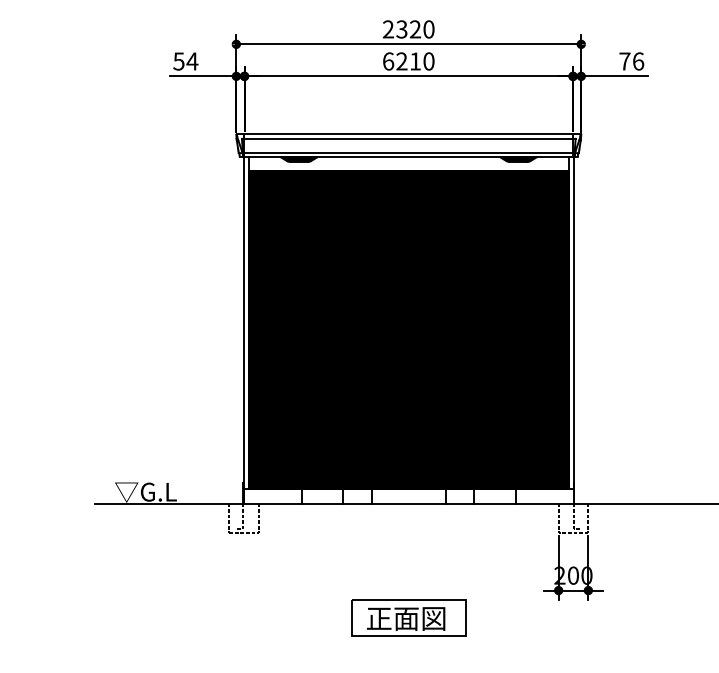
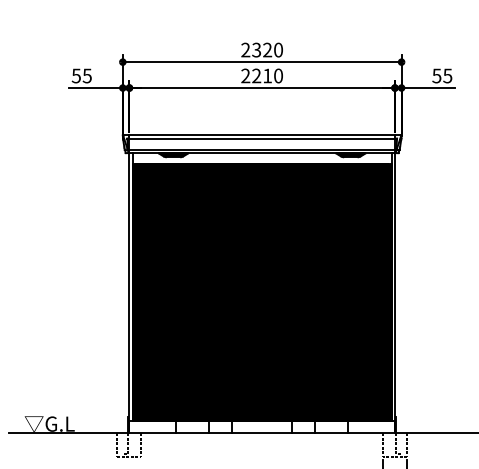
text: (192, 61) -> (87, 76), 54 -> 55
text: (388, 61) -> (245, 76), 6210 -> 2210
text: (631, 61) -> (442, 76), 76 -> 55

